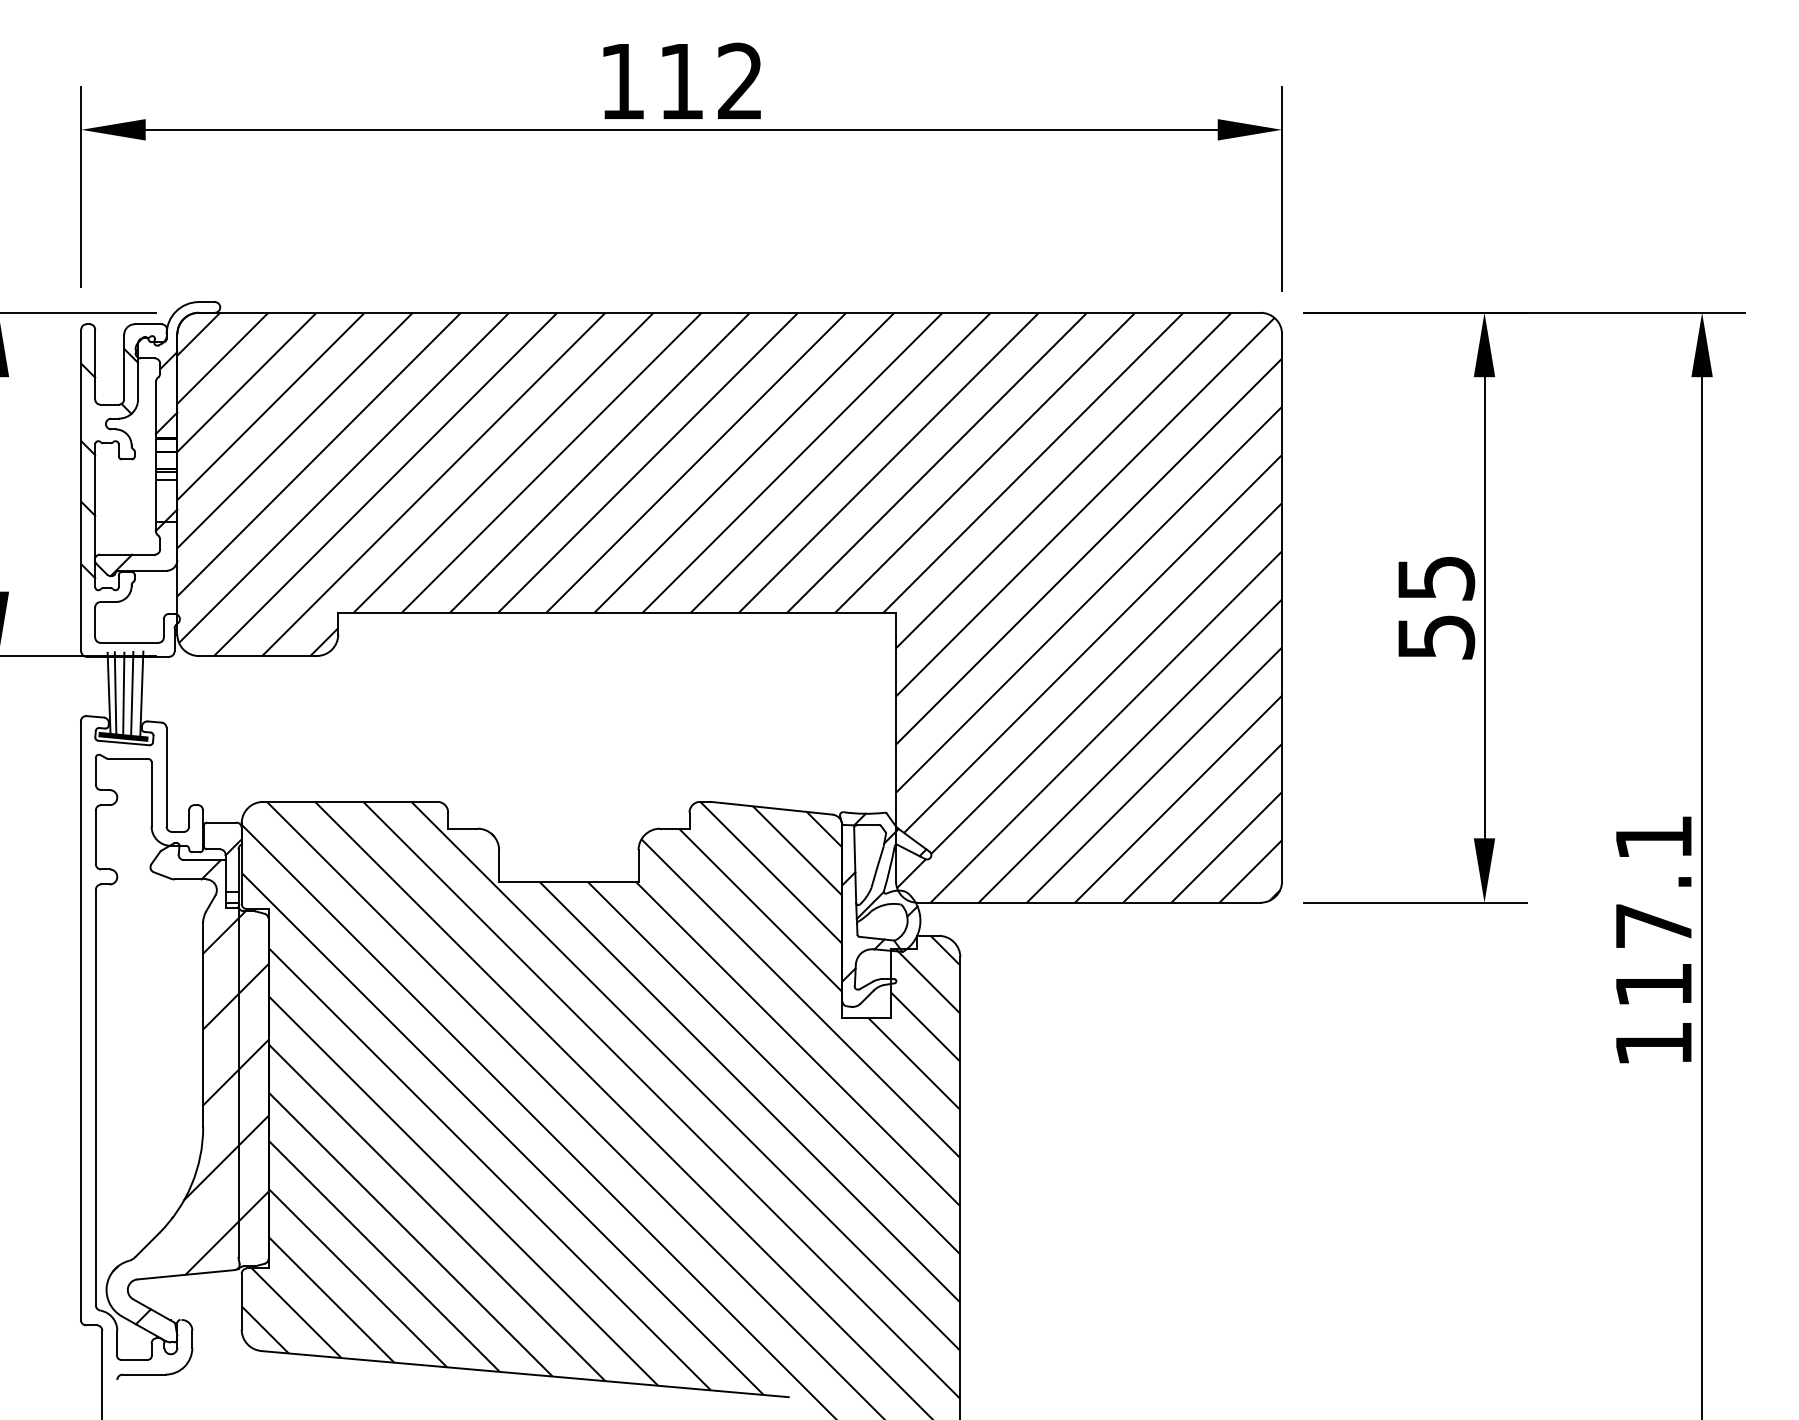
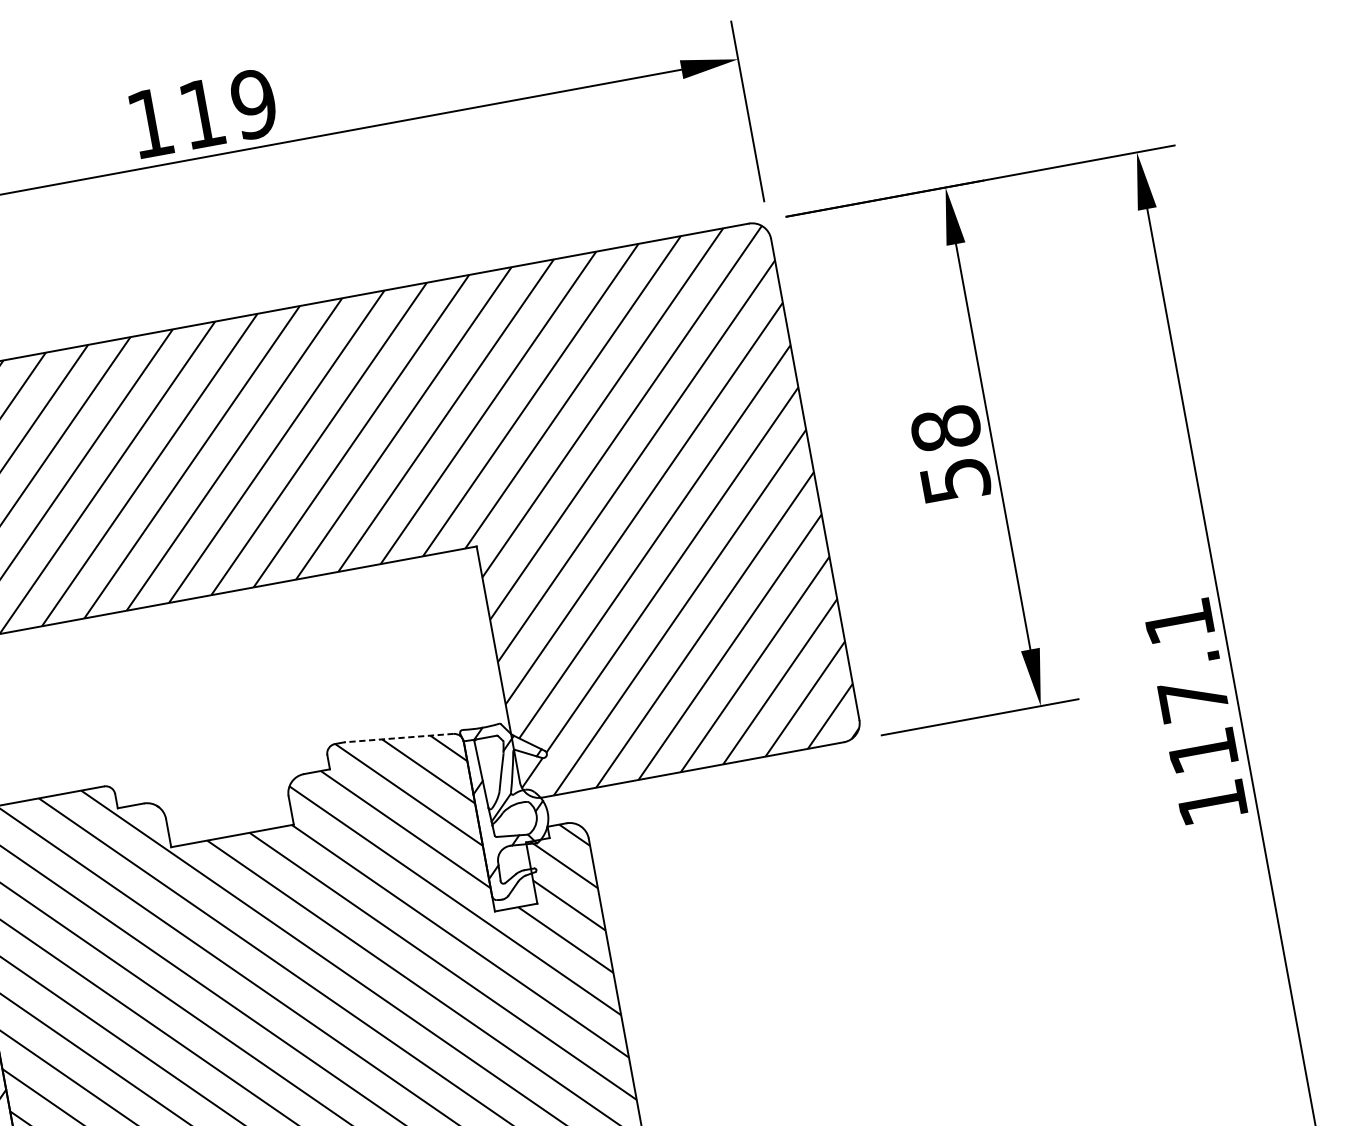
text: (740, 81) -> (254, 104), 112 -> 119
text: (1436, 578) -> (946, 428), 55 -> 58
line: (771, 808) -> (398, 738), solid -> dashed

